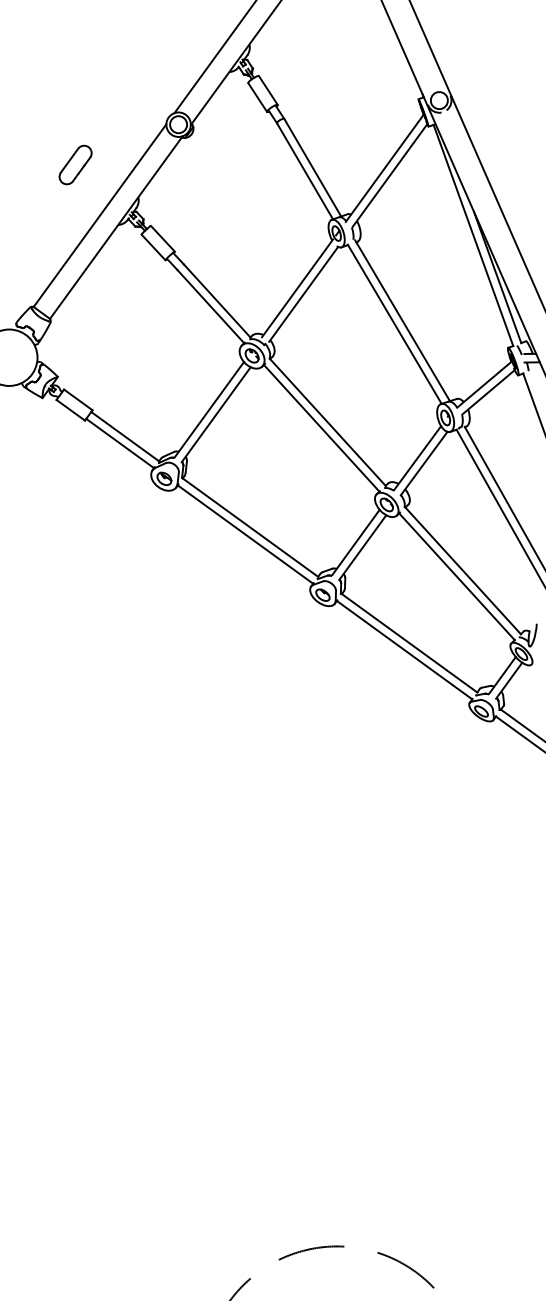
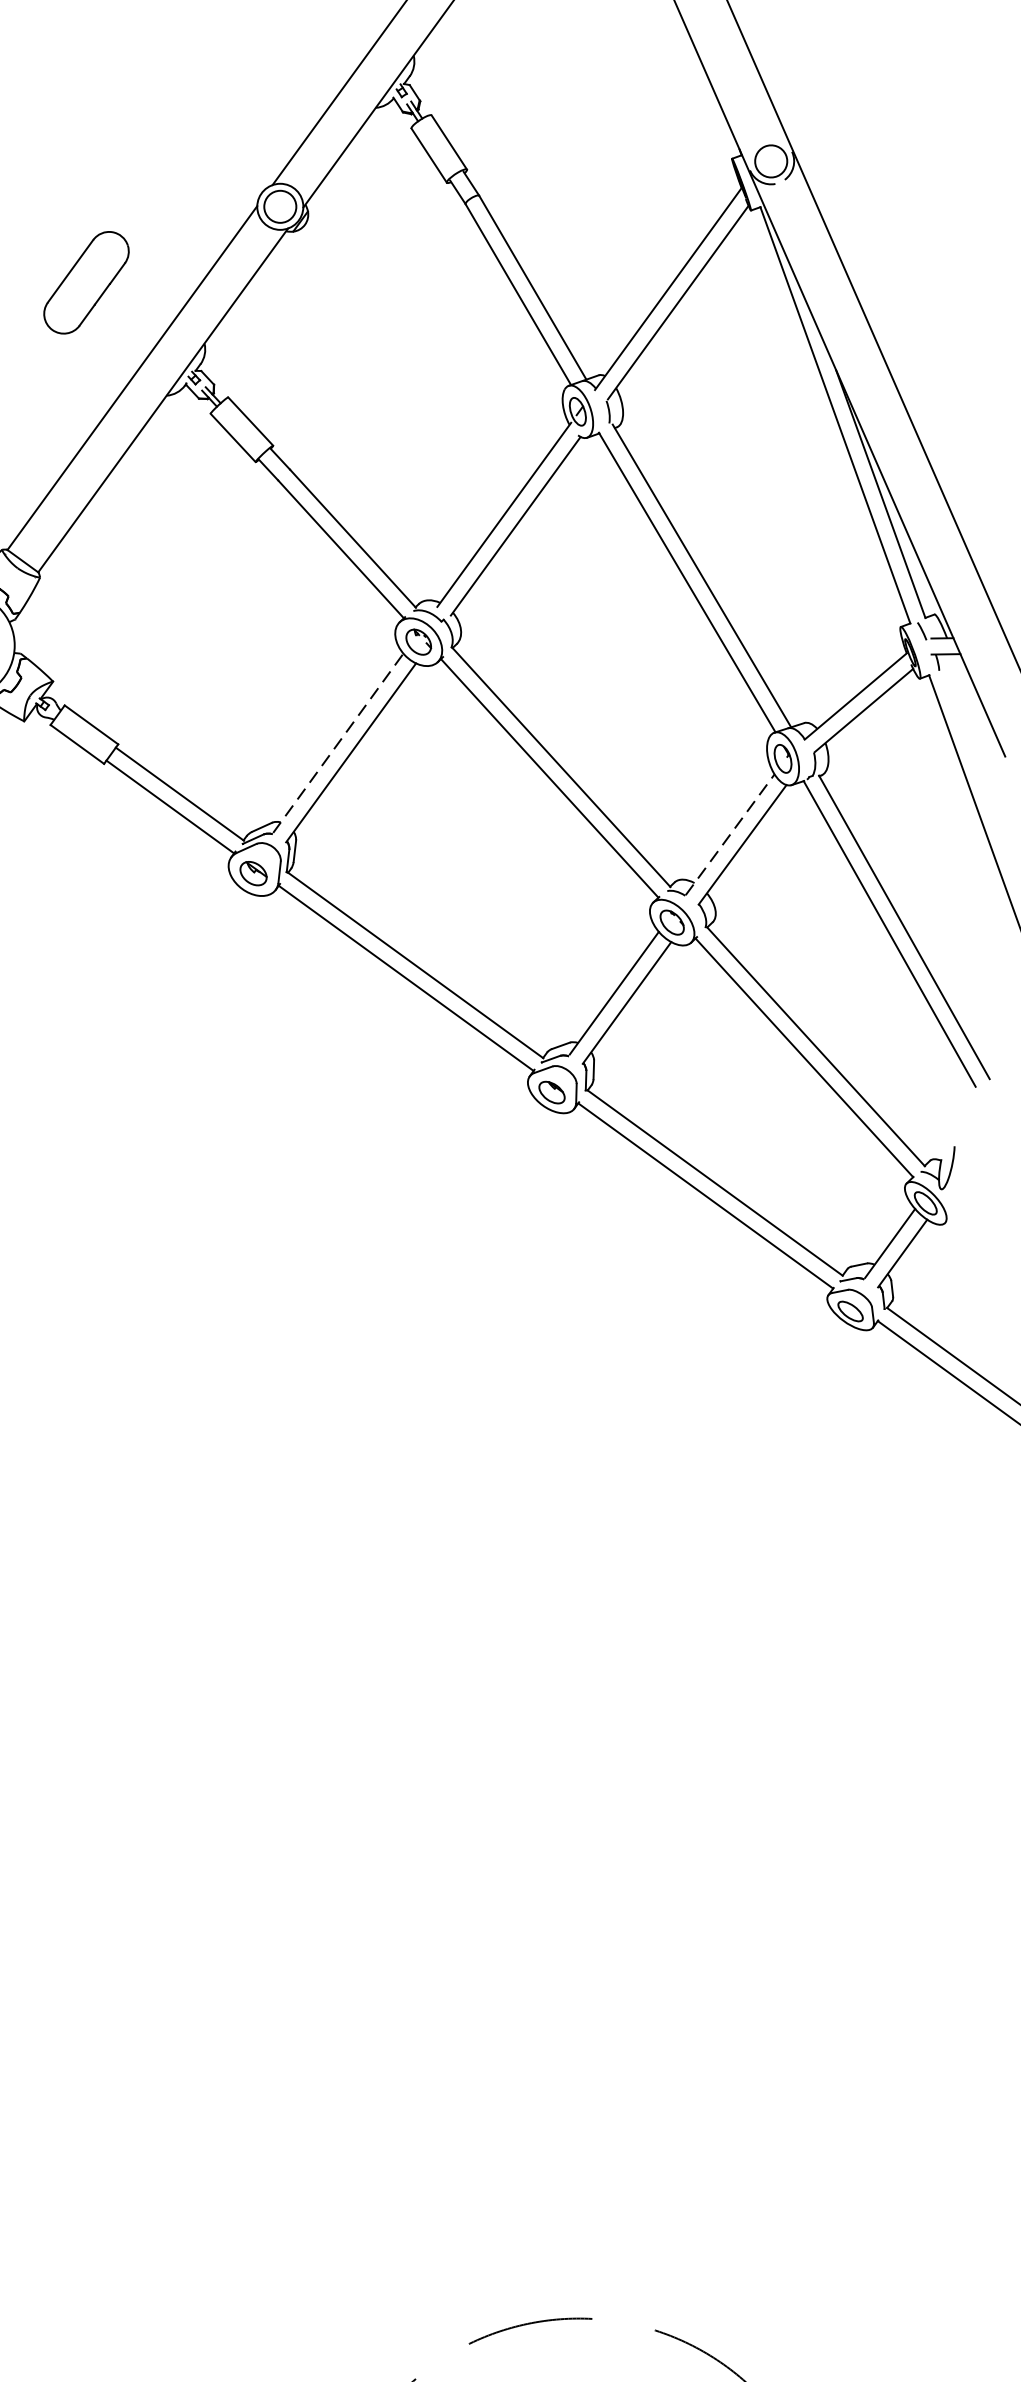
part: (75, 164) -> (86, 281), size x1.4
line: (209, 409) -> (338, 742), solid -> dashed
line: (417, 458) -> (730, 835), solid -> dashed

